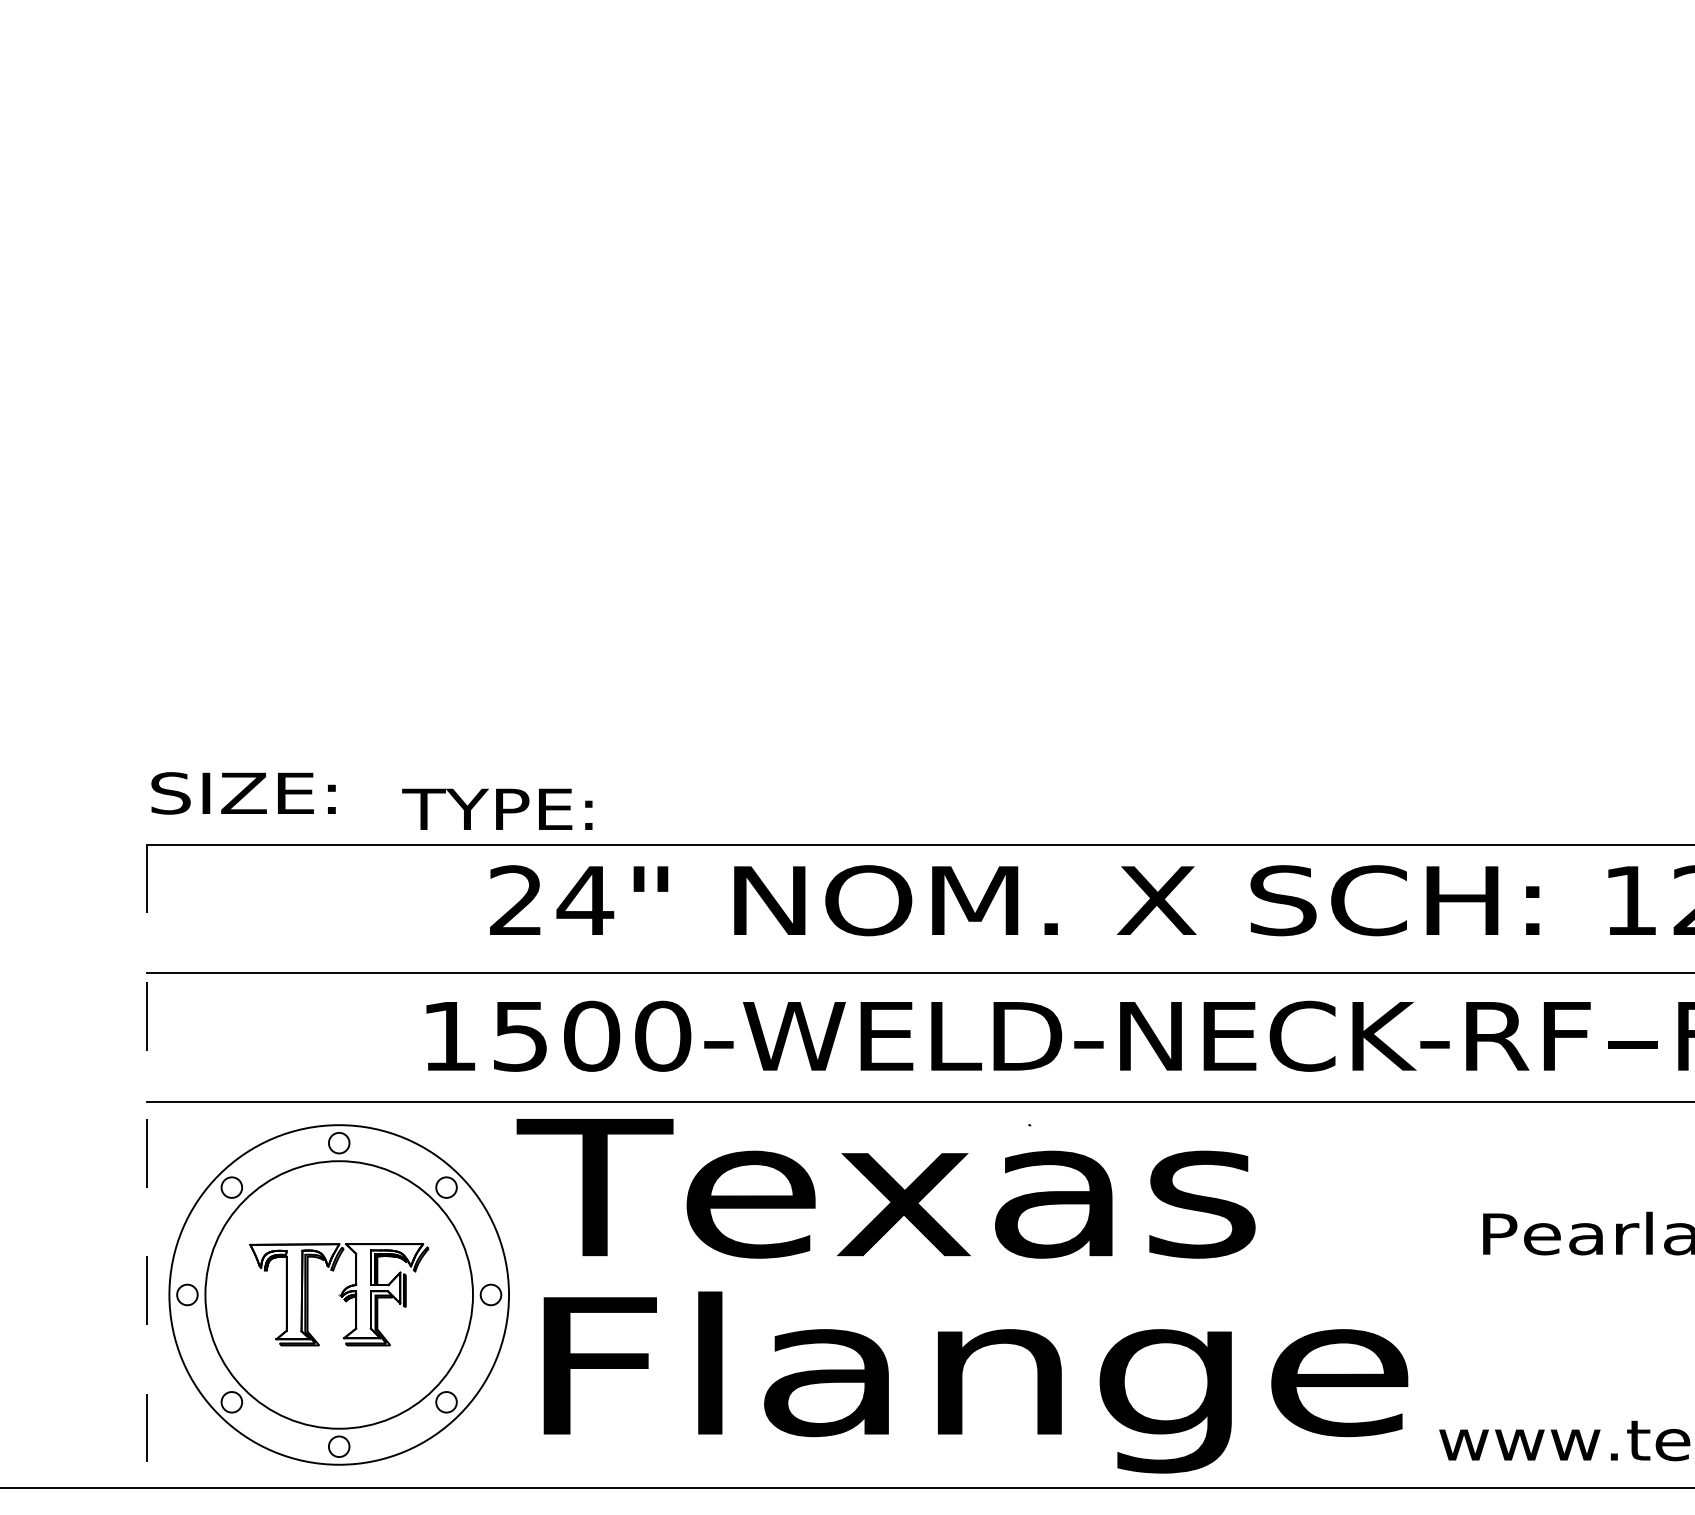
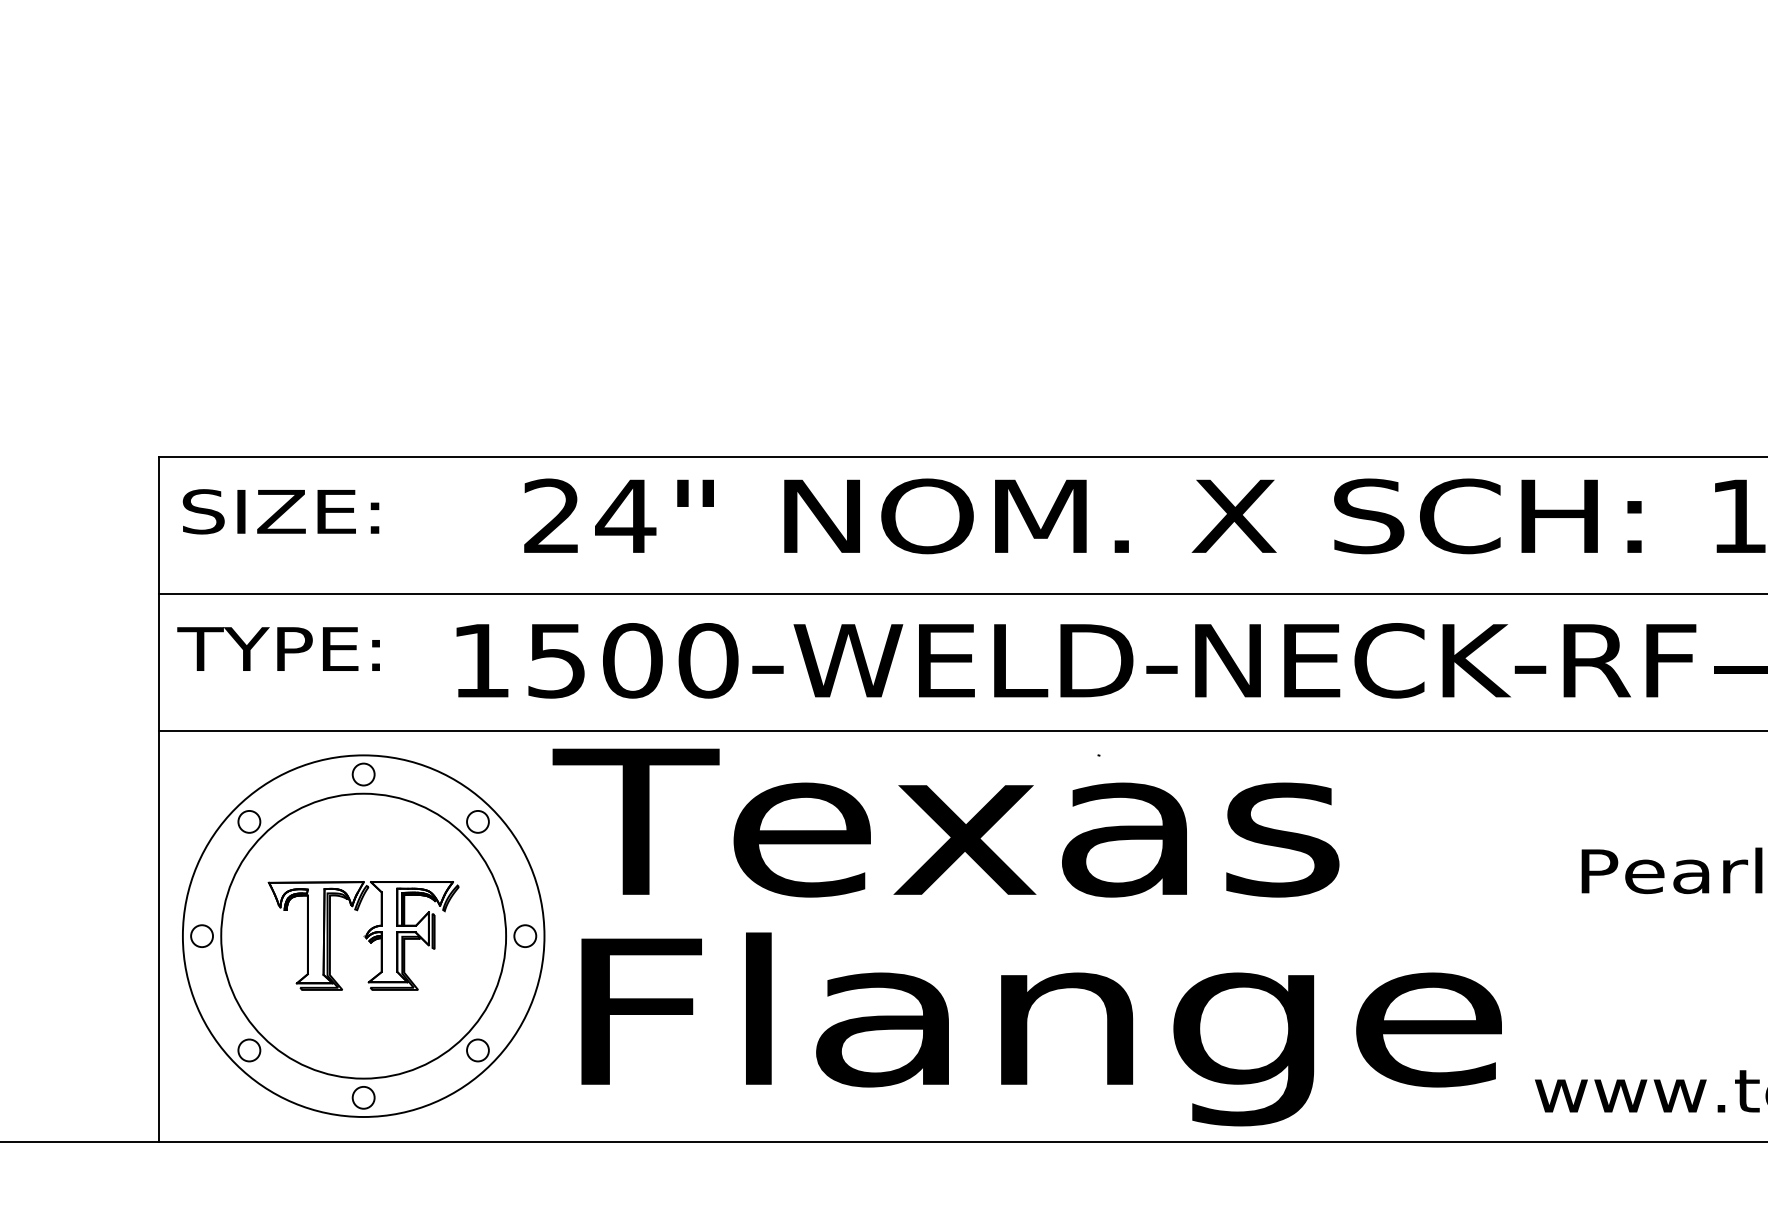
text: (243, 793) -> (280, 511), moved
text: (497, 808) -> (278, 648), moved
line: (147, 1166) -> (159, 799), dashed -> solid

